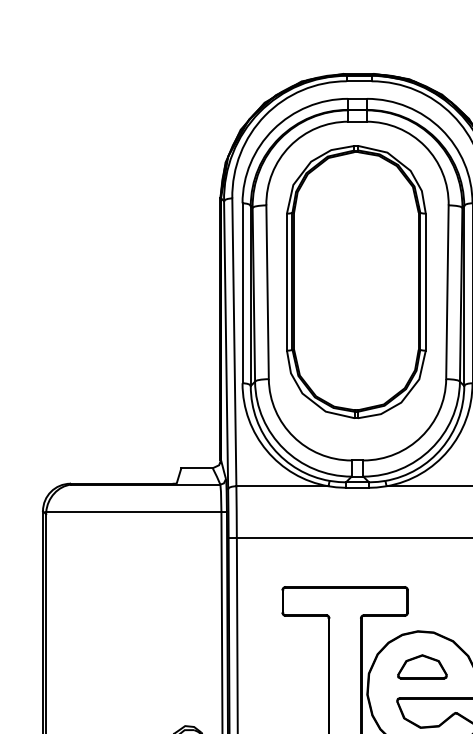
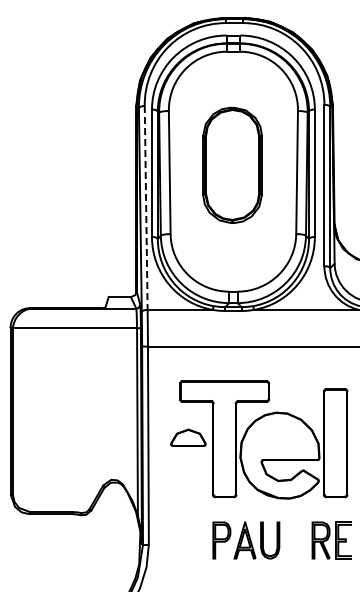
part: (356, 282) -> (232, 165), size x0.6
line: (234, 341) -> (146, 207), solid -> dashed
part: (422, 666) -> (188, 437), moved

